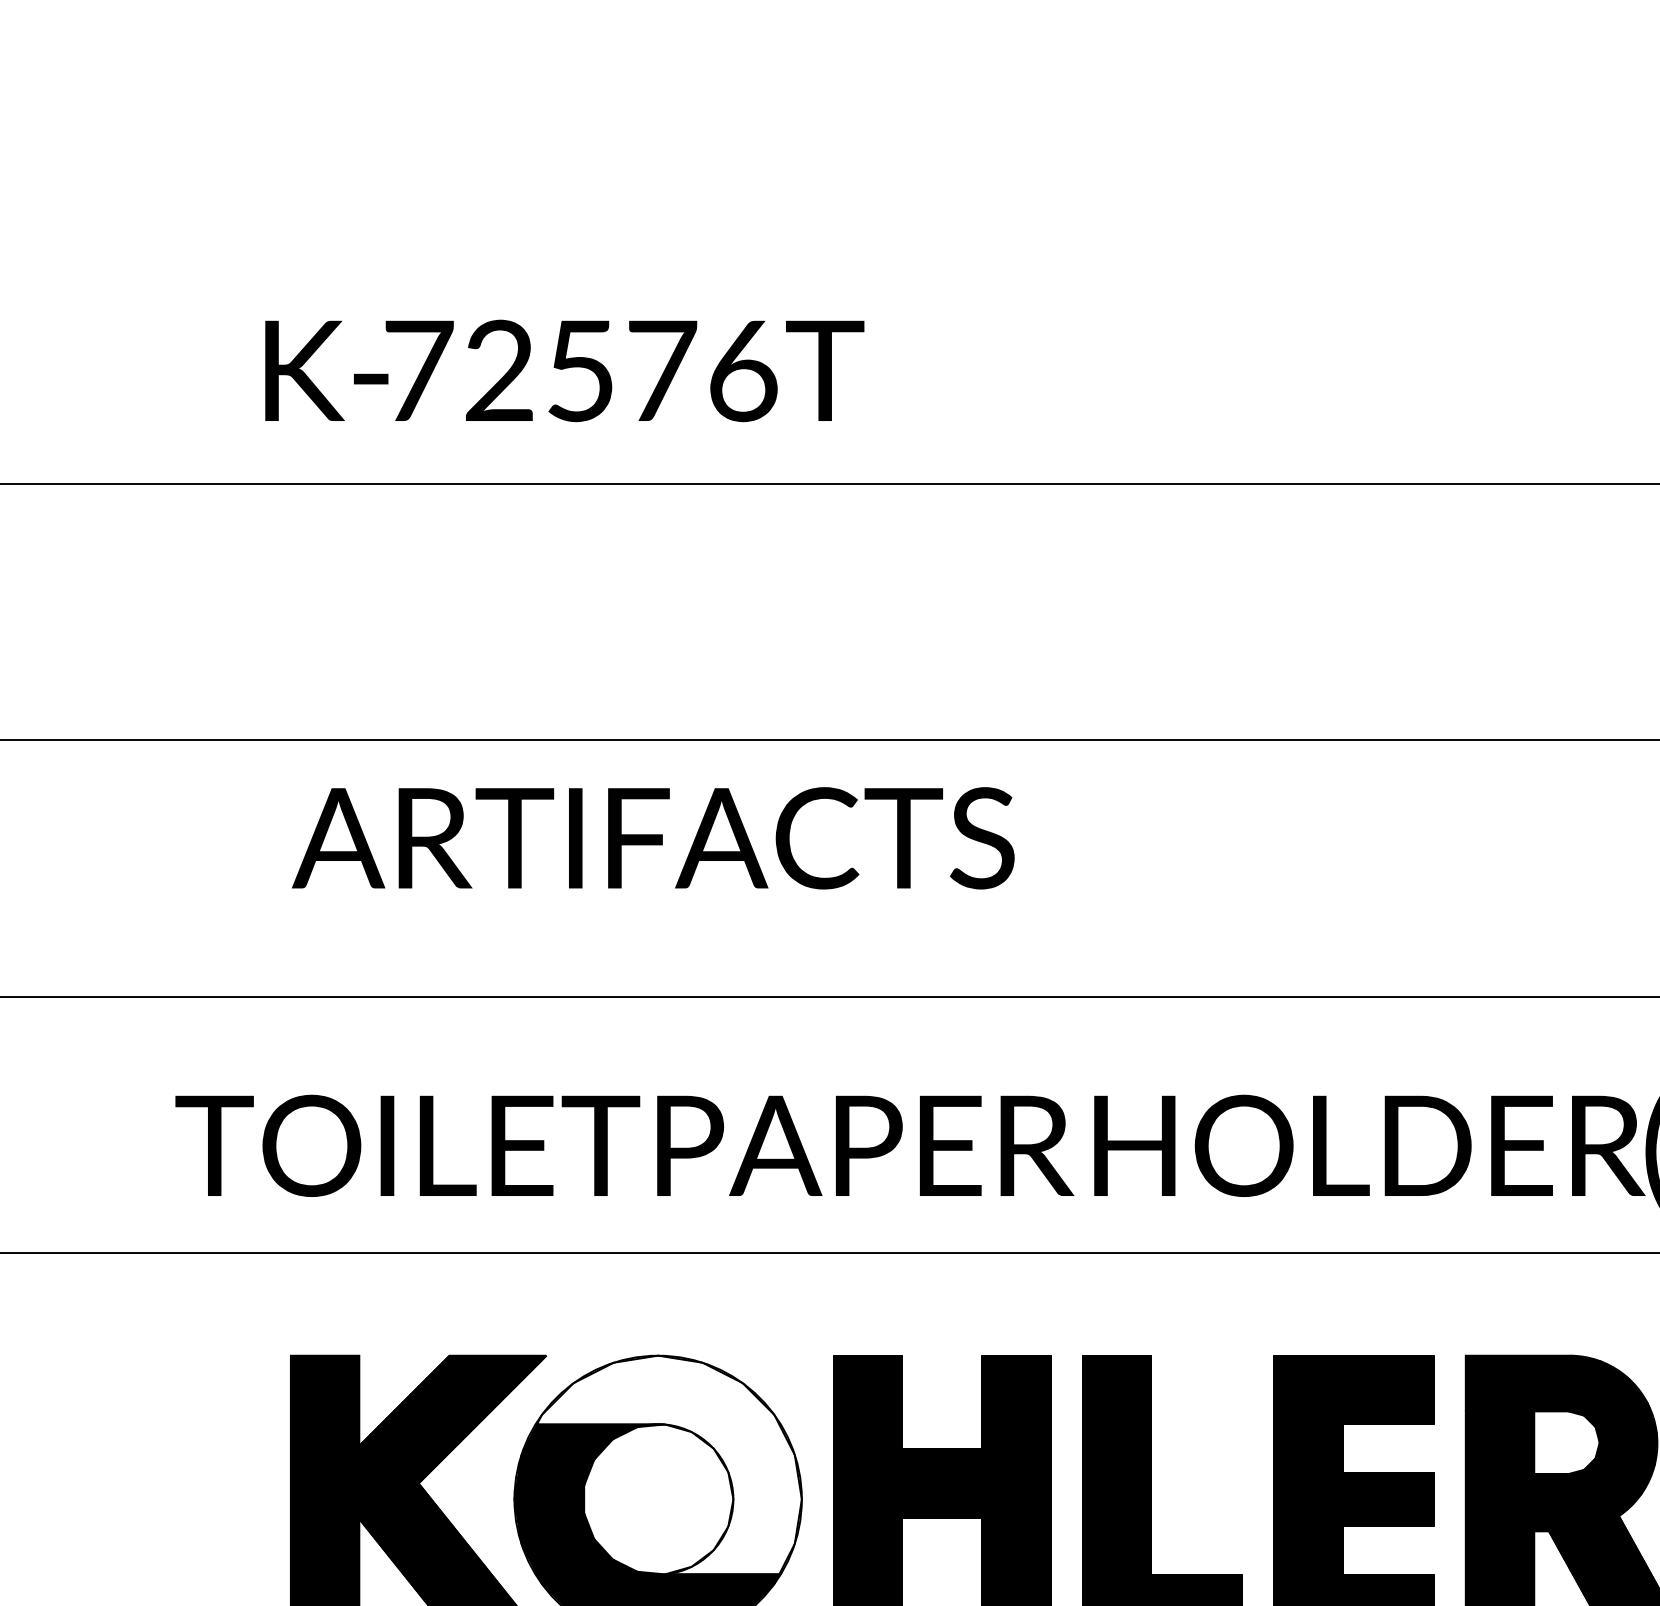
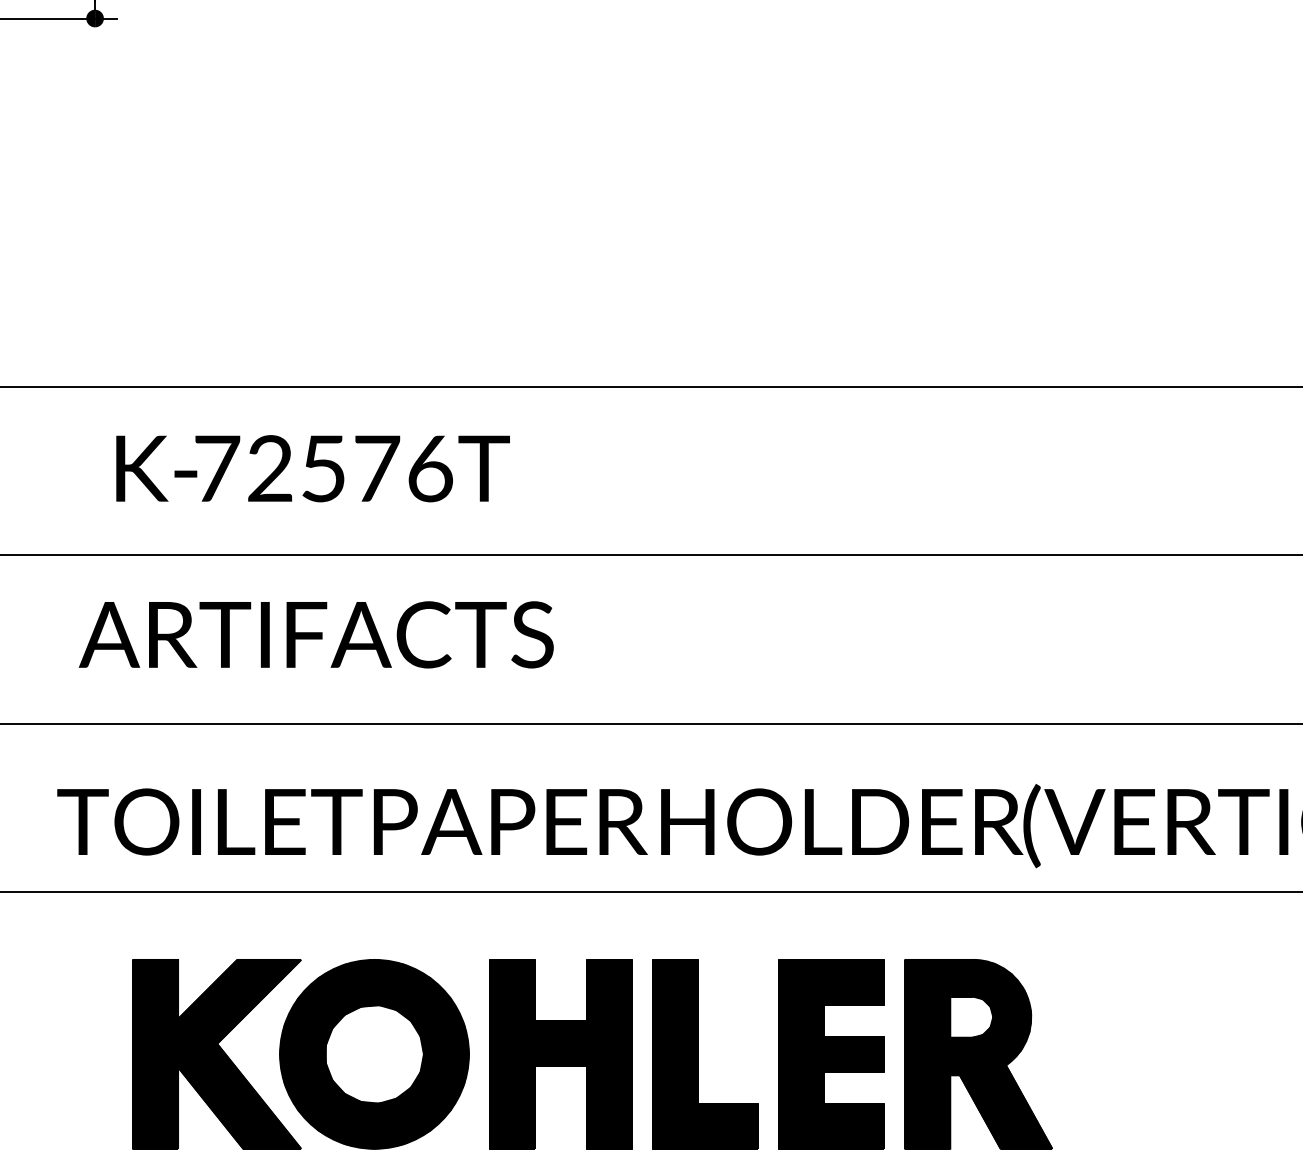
text: (563, 370) -> (312, 468), moved
text: (652, 837) -> (315, 634), moved
fill: (668, 1464) -> (381, 1031), added

